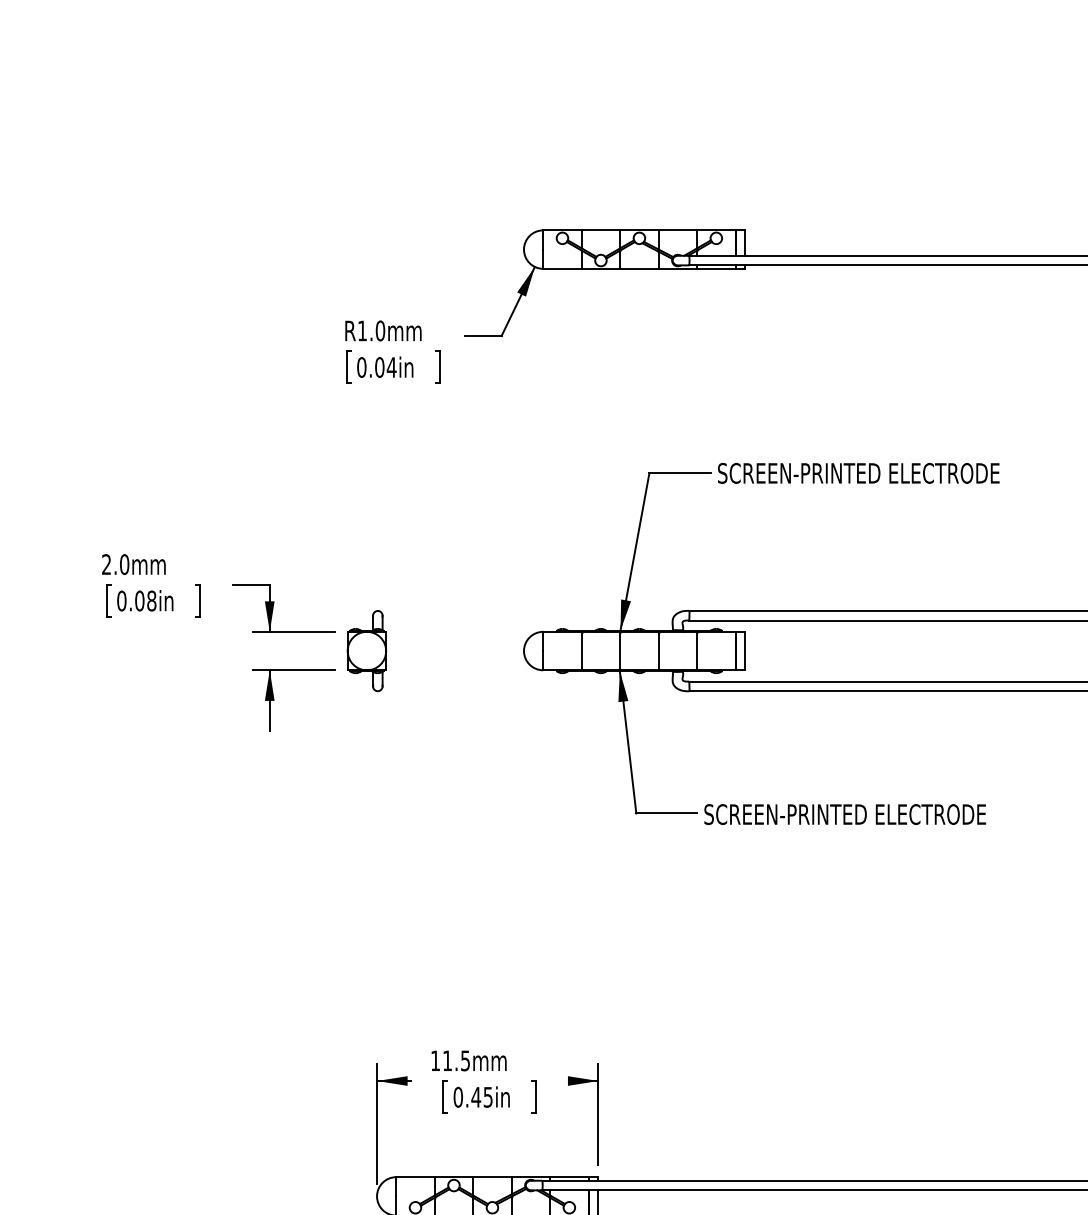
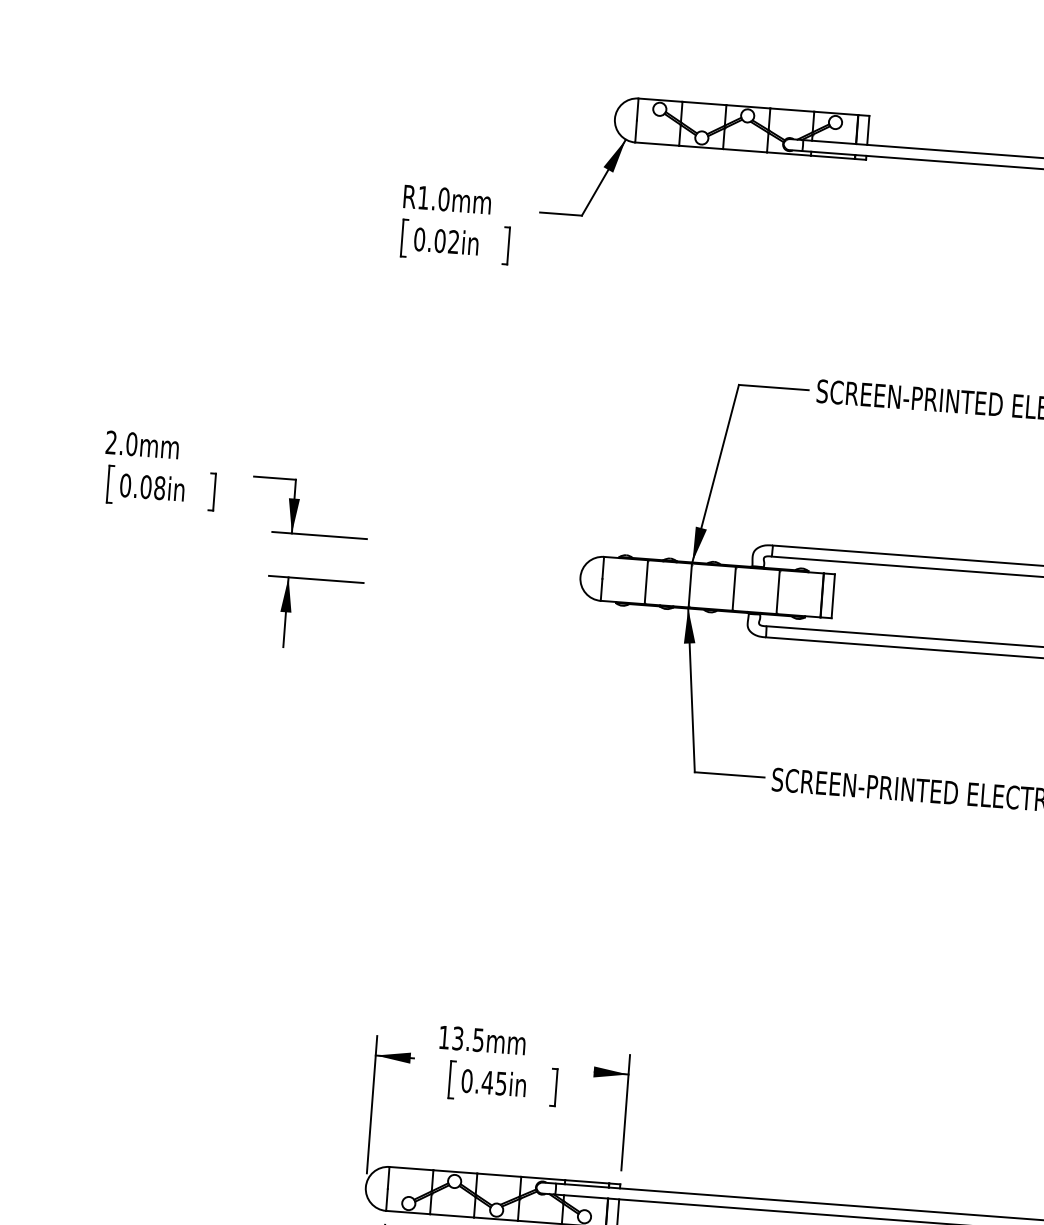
text: (391, 367) -> (453, 242), 0.04in -> 0.02in
part: (366, 651) -> (400, 564), removed
text: (447, 1060) -> (457, 1038), 11.5mm -> 13.5mm

